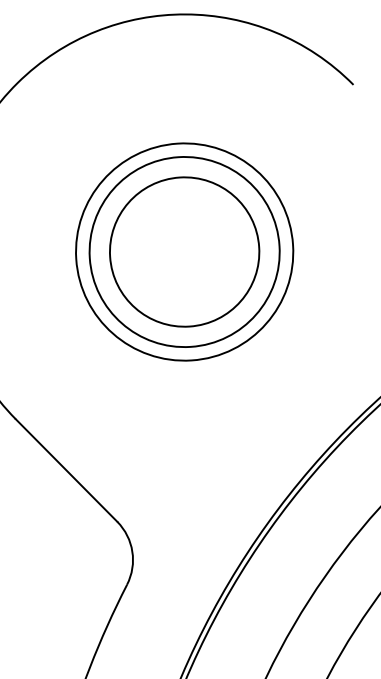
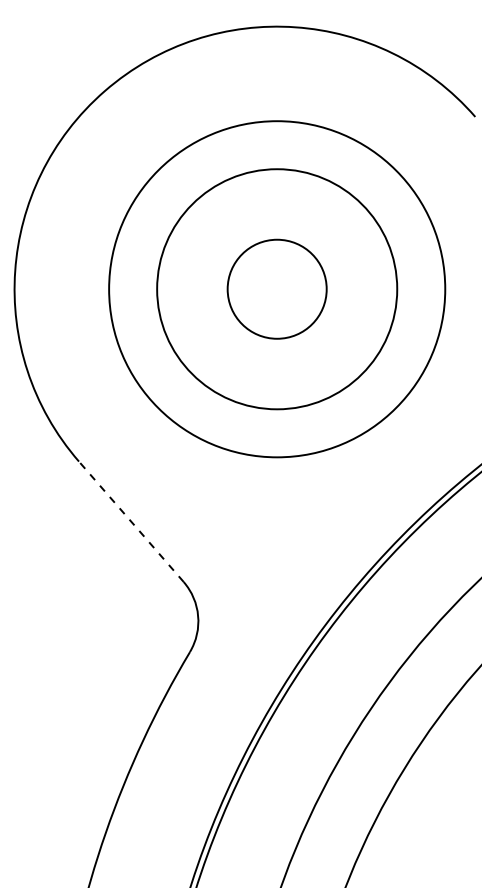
circle: (183, 251) -> (276, 288), size x0.6
circle: (184, 252) -> (277, 289), size x1.6
line: (66, 470) -> (131, 521), solid -> dashed

